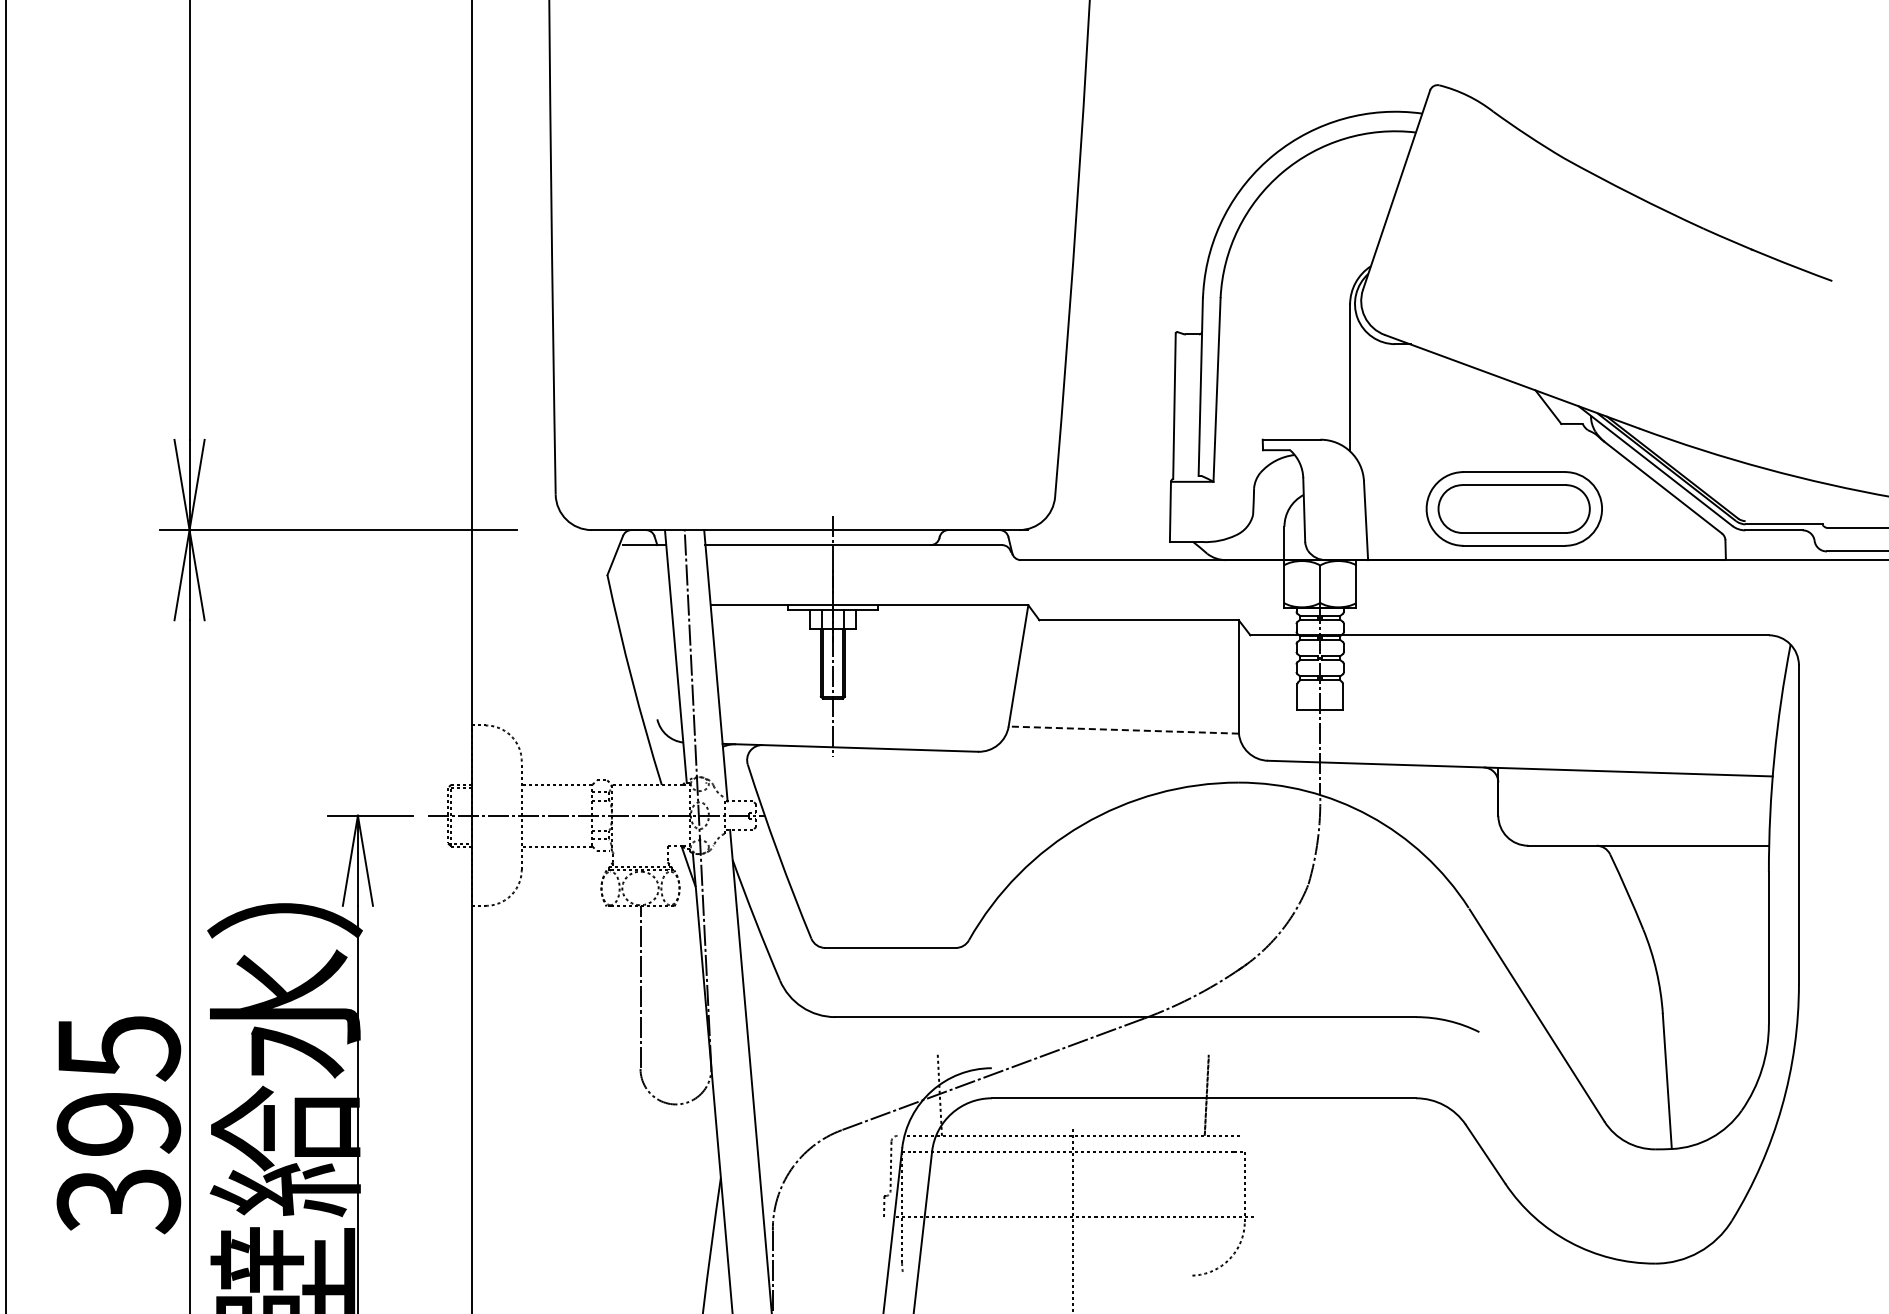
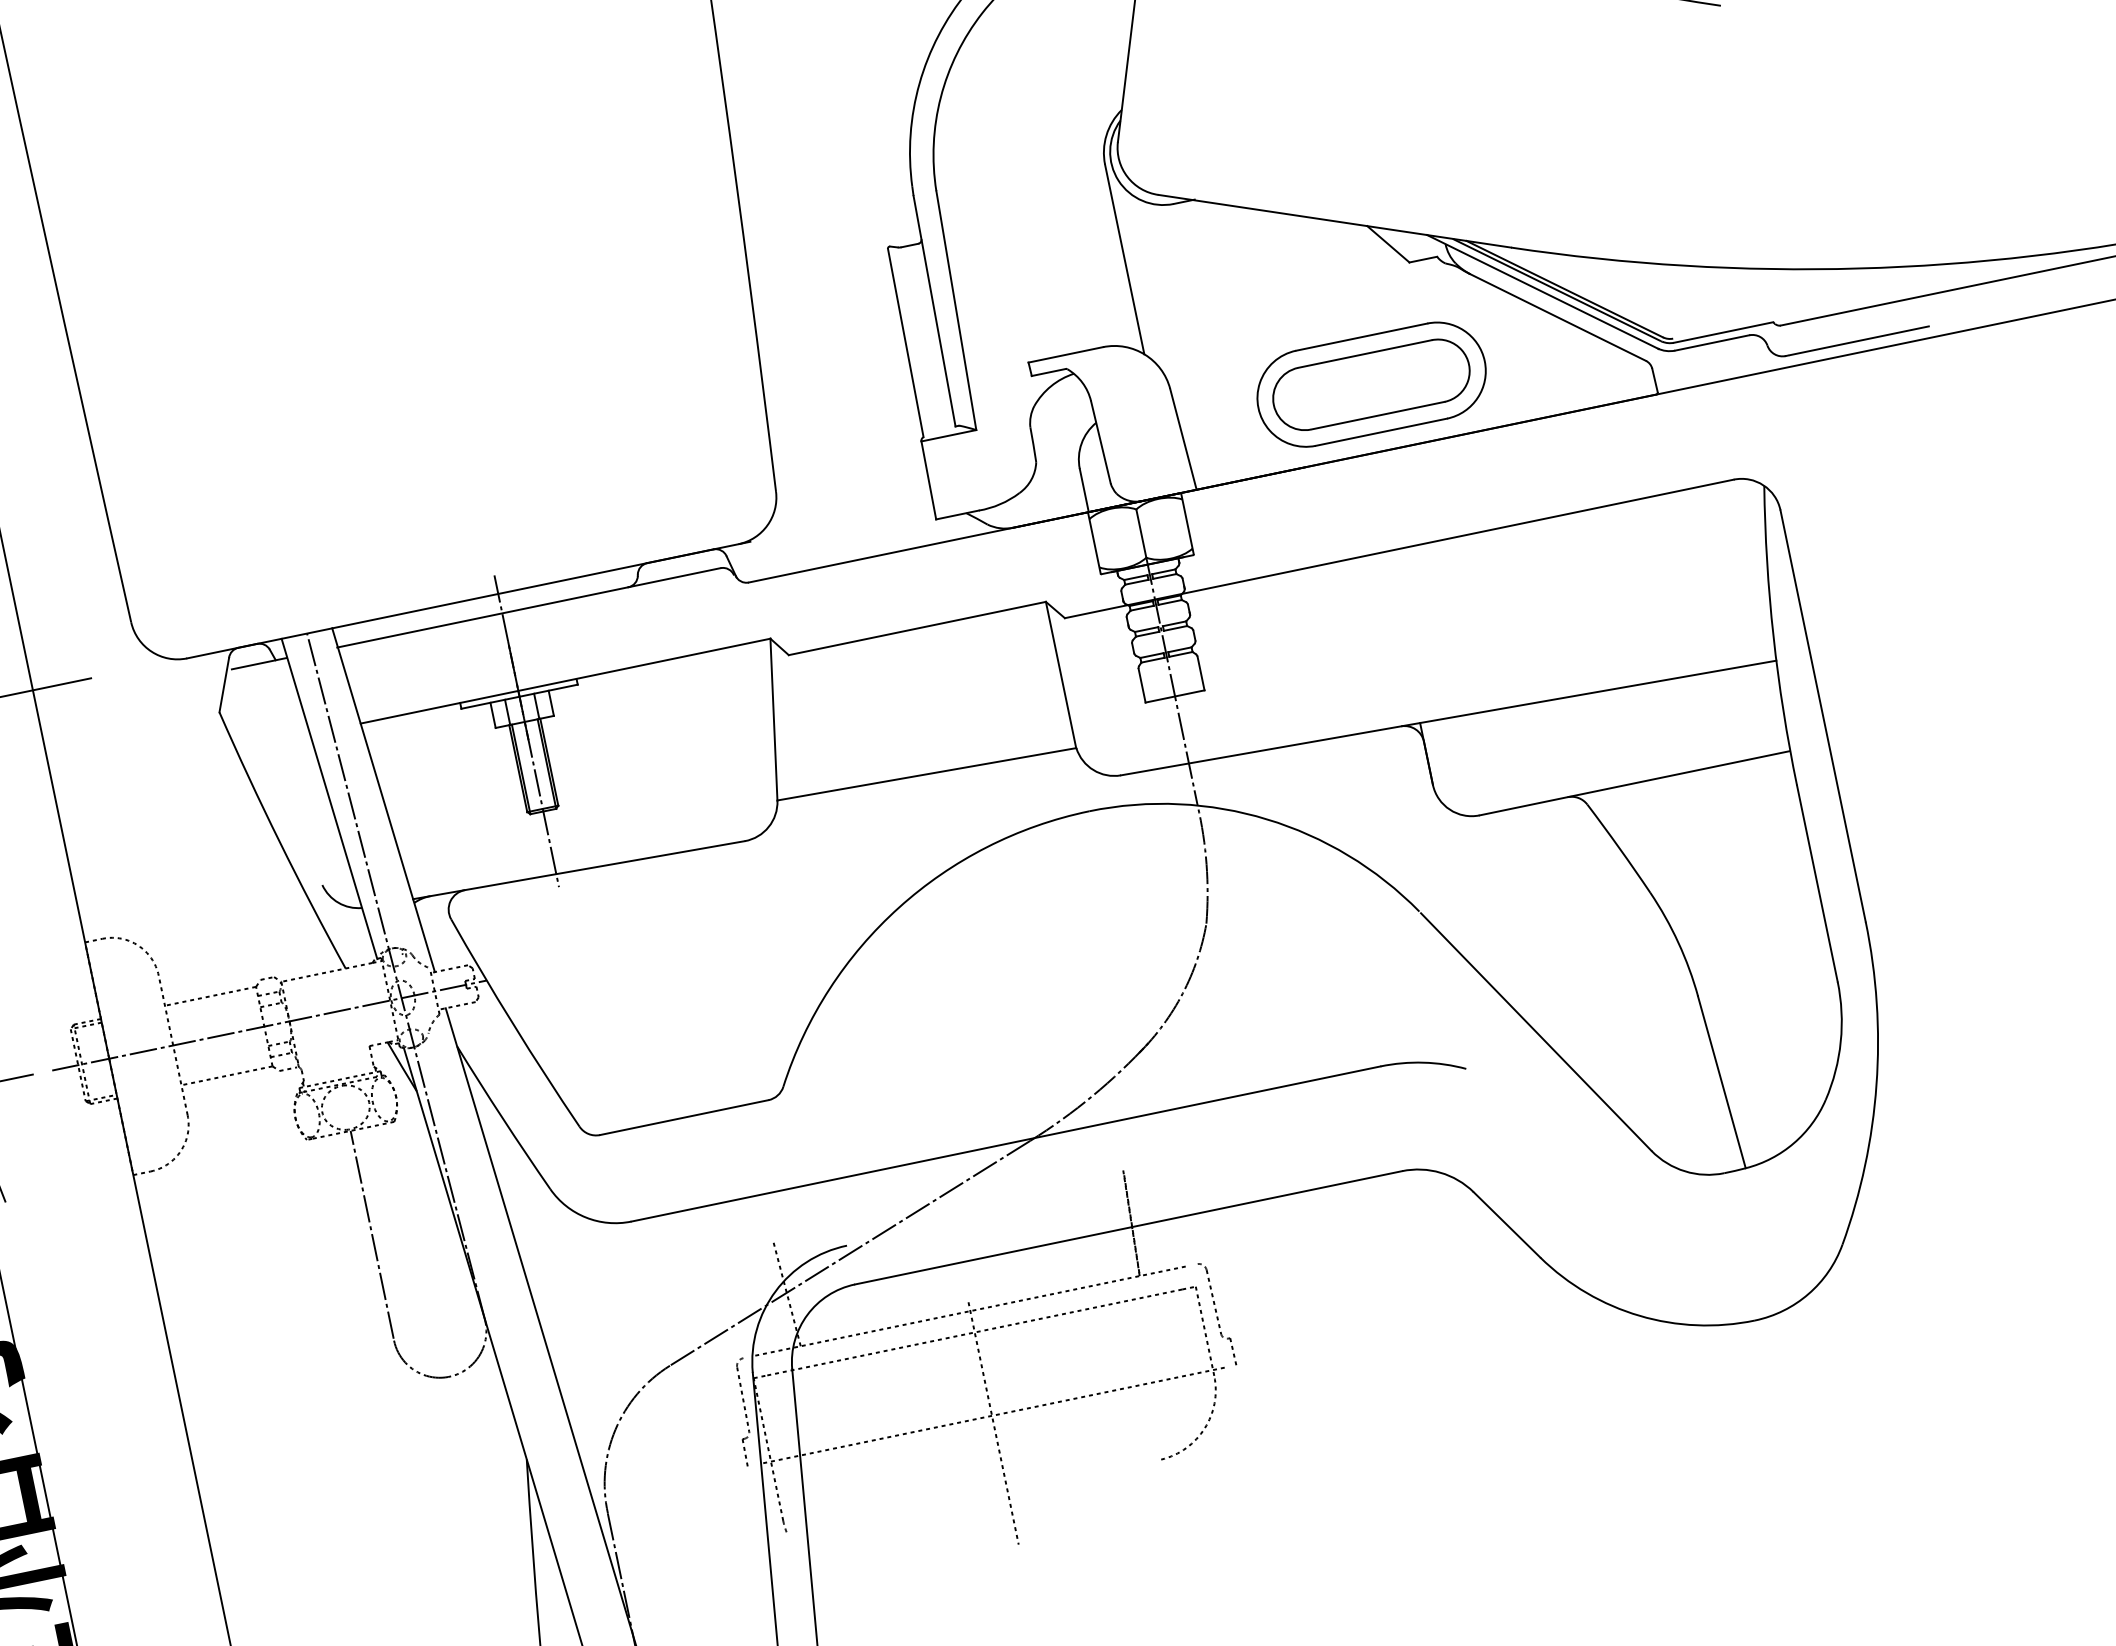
line: (1123, 730) -> (926, 774), dashed -> solid
part: (1256, 1175) -> (1217, 1313), added

